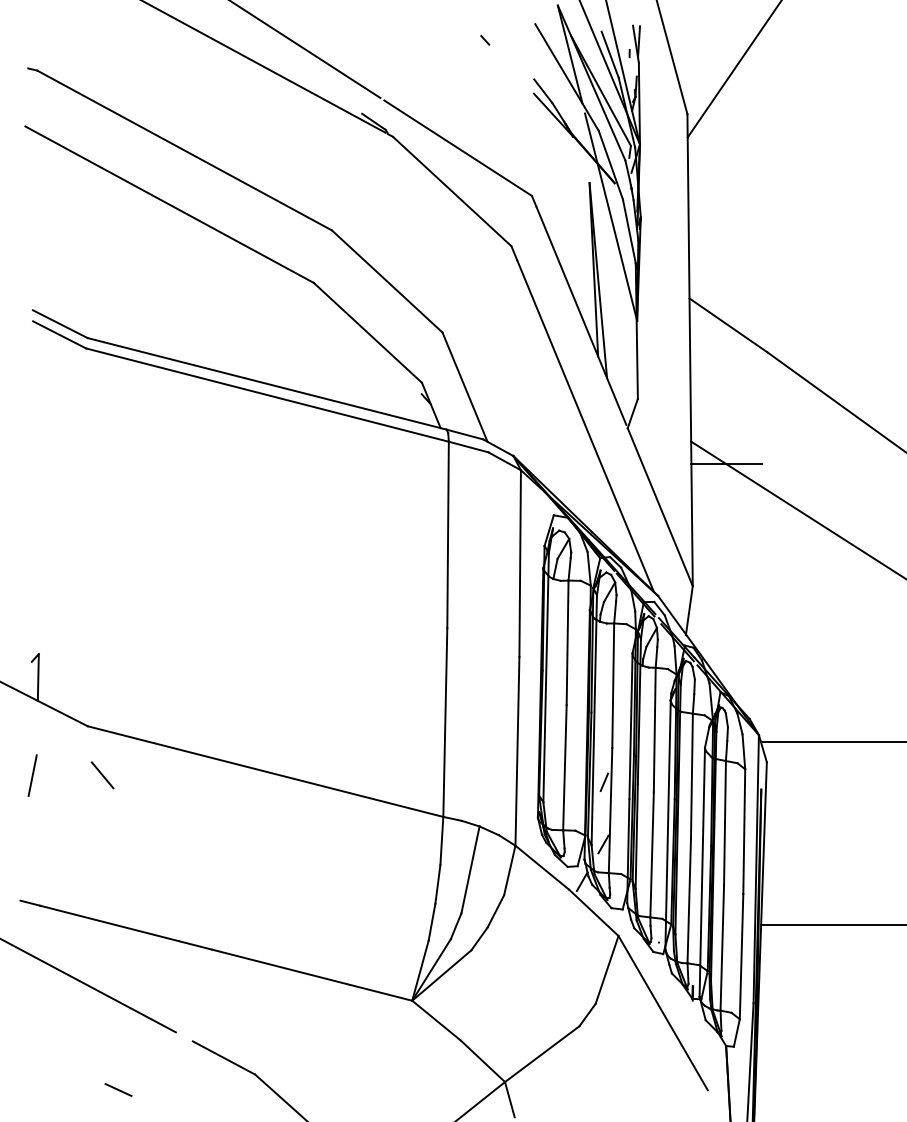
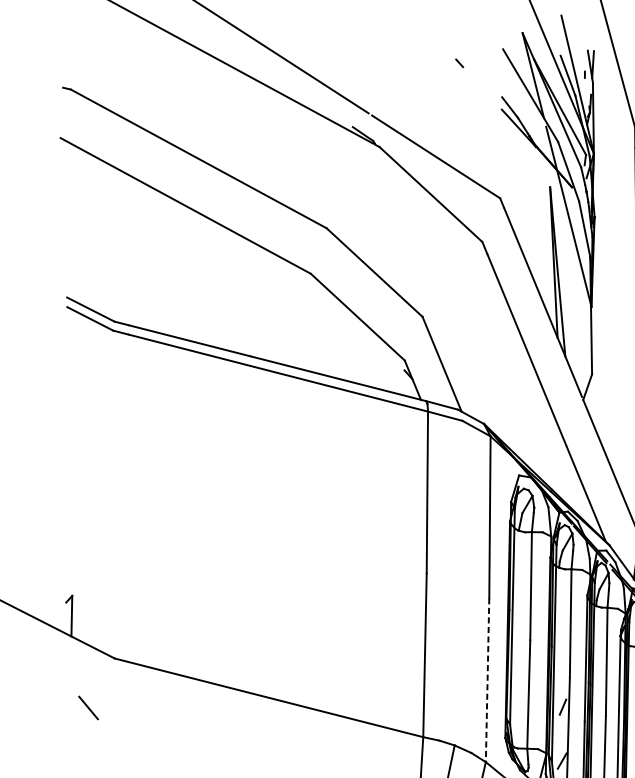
line: (517, 751) -> (487, 680), solid -> dashed
line: (32, 775) -> (66, 701), removed
line: (102, 775) -> (88, 708), moved

